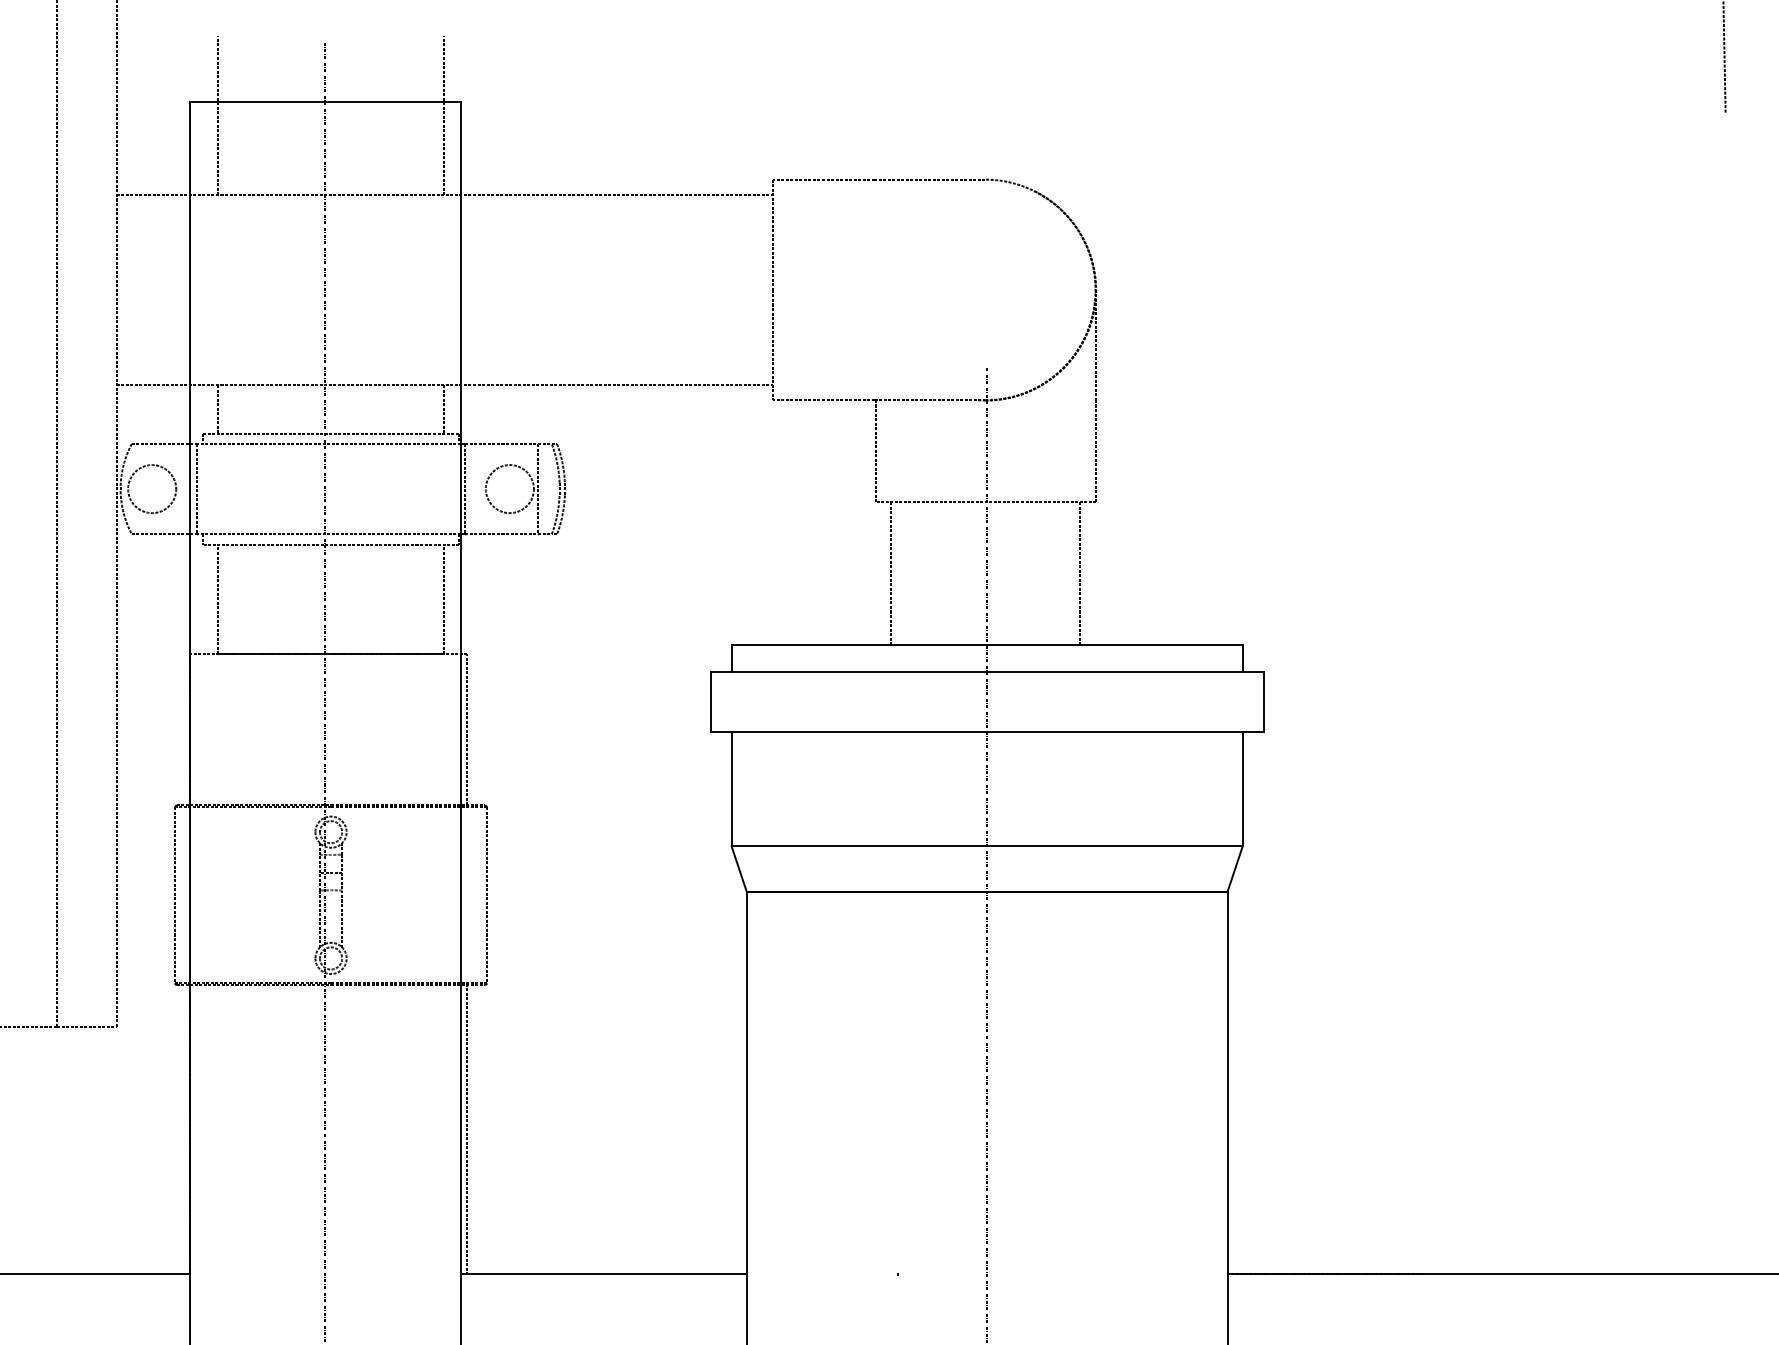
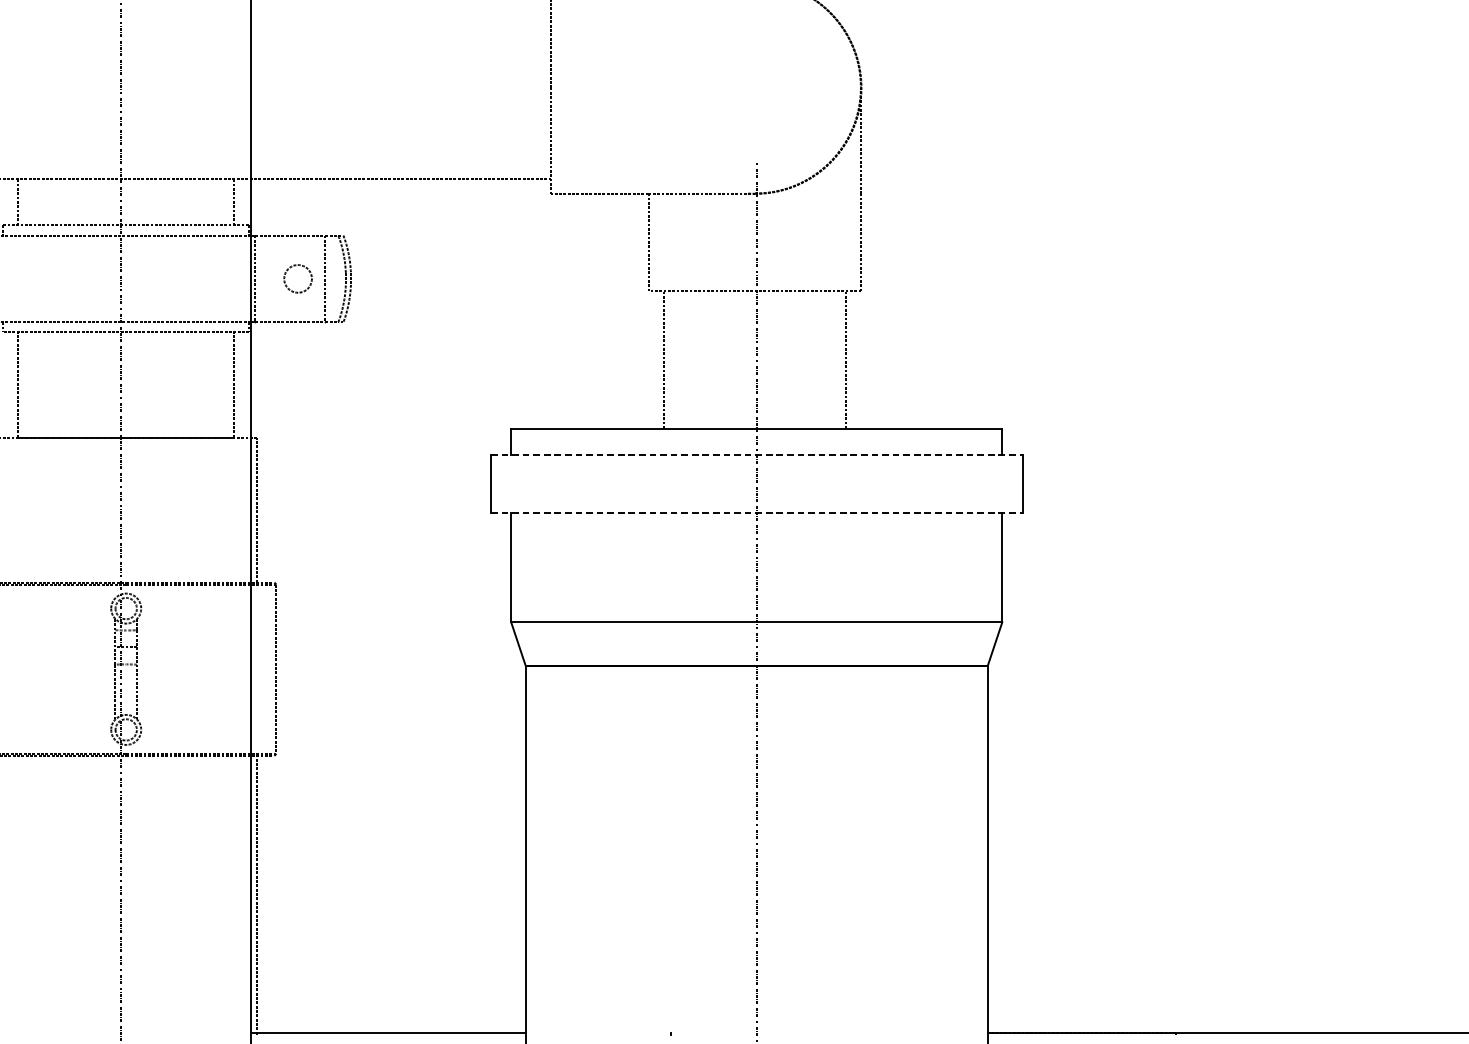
circle: (509, 489) -> (297, 279), size x0.6
line: (987, 672) -> (757, 455), solid -> dashed
line: (987, 732) -> (757, 512), solid -> dashed

